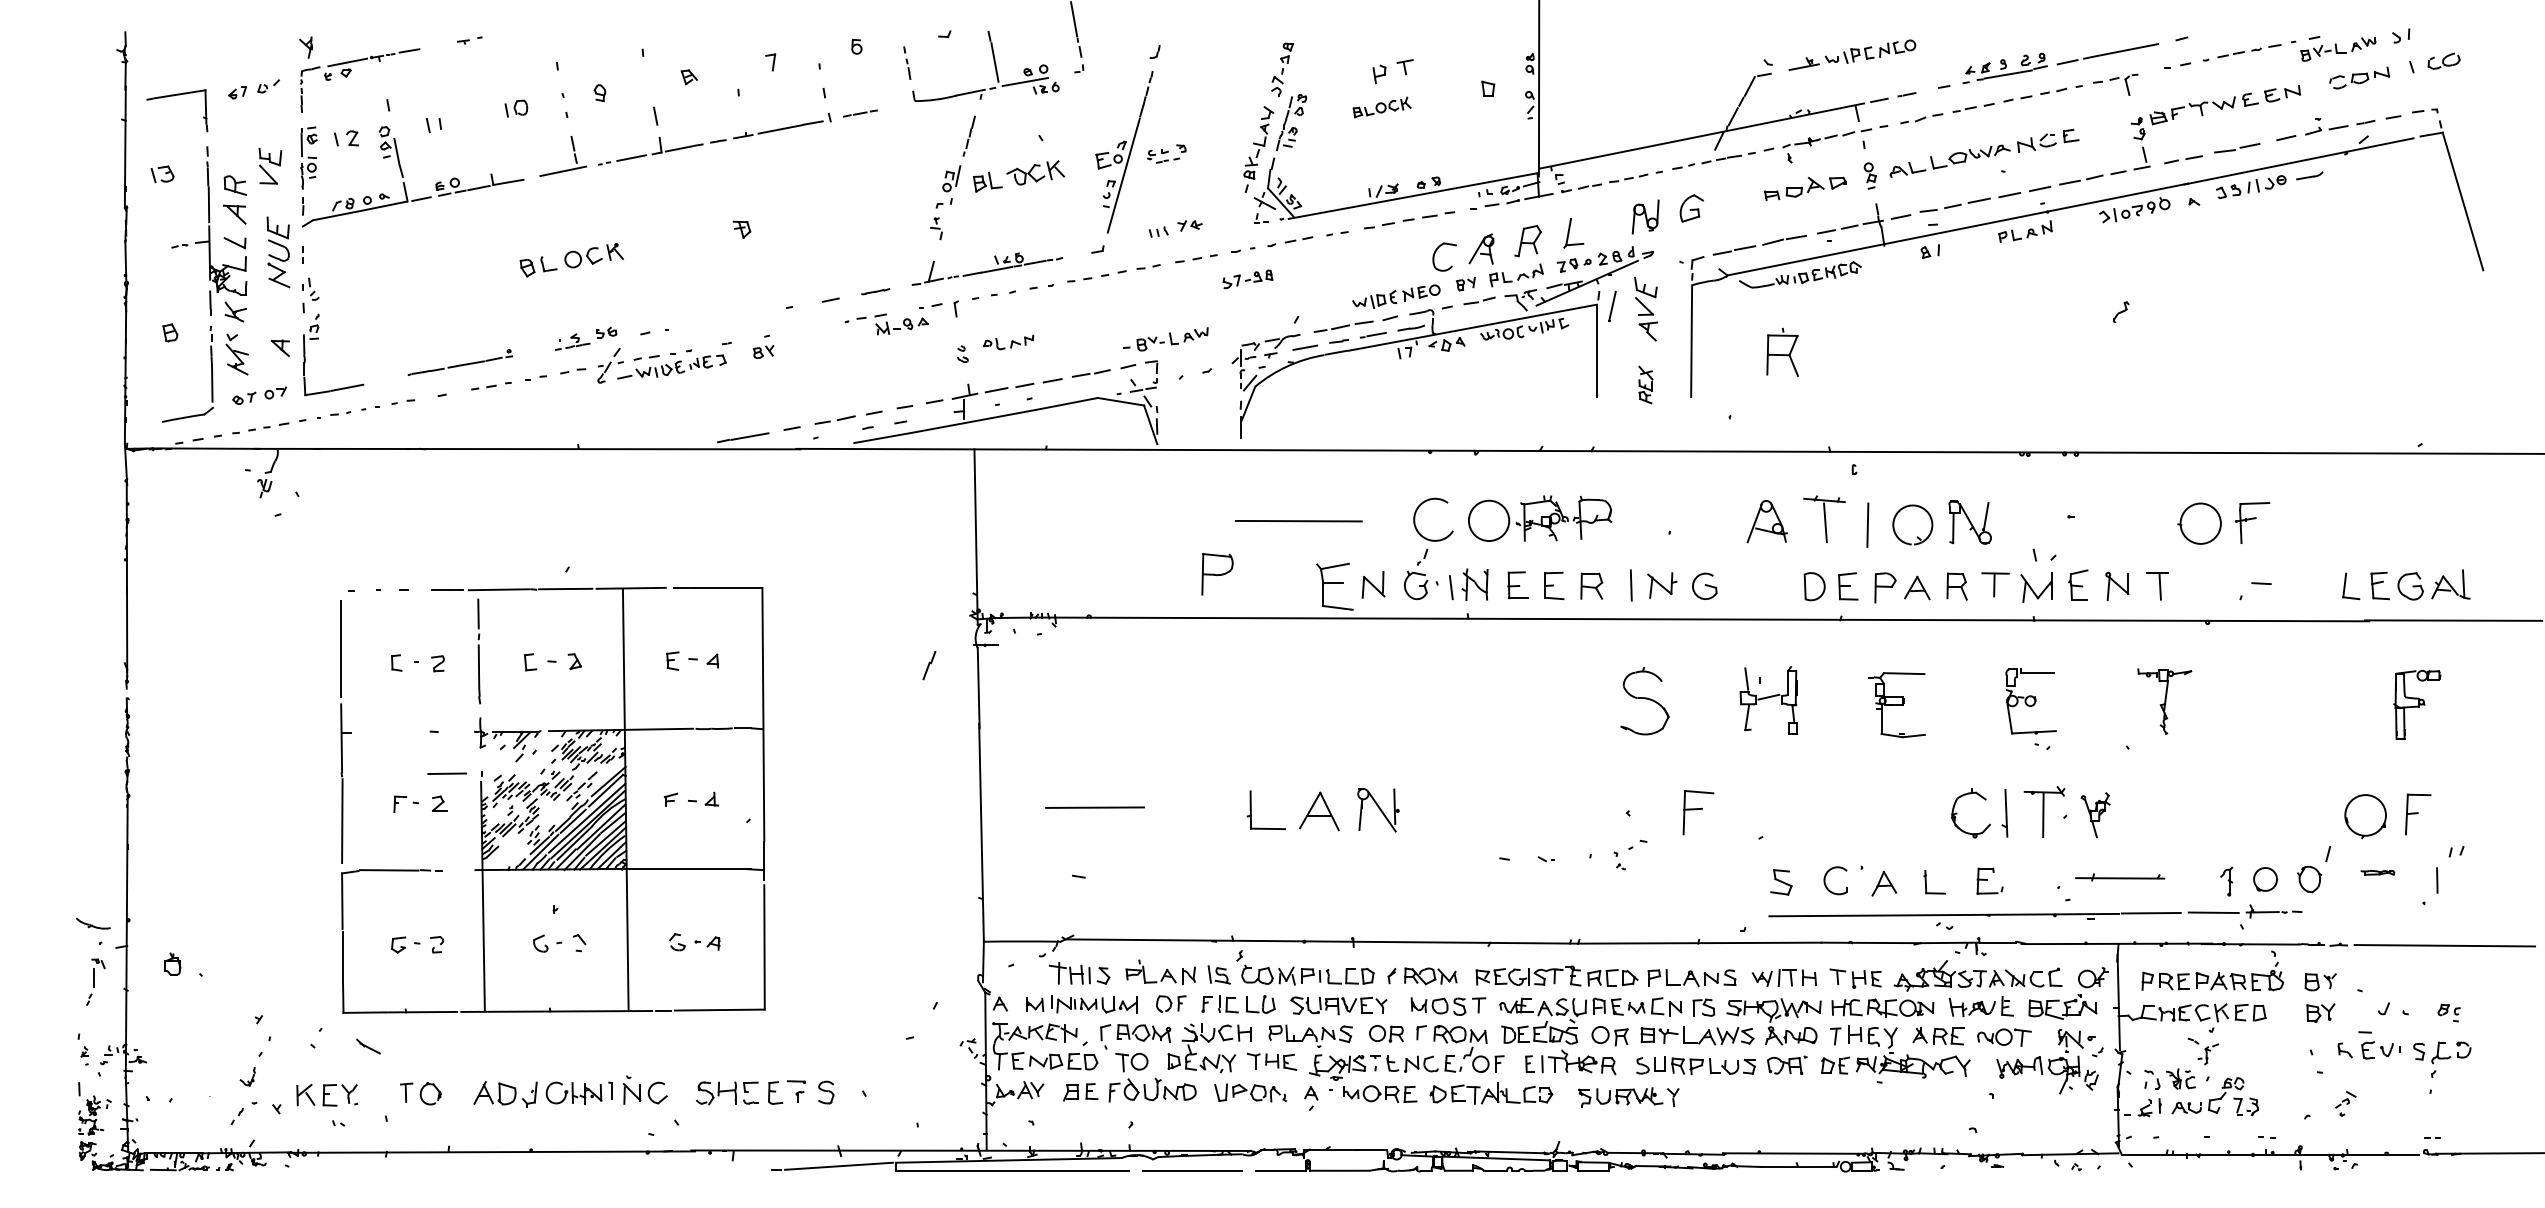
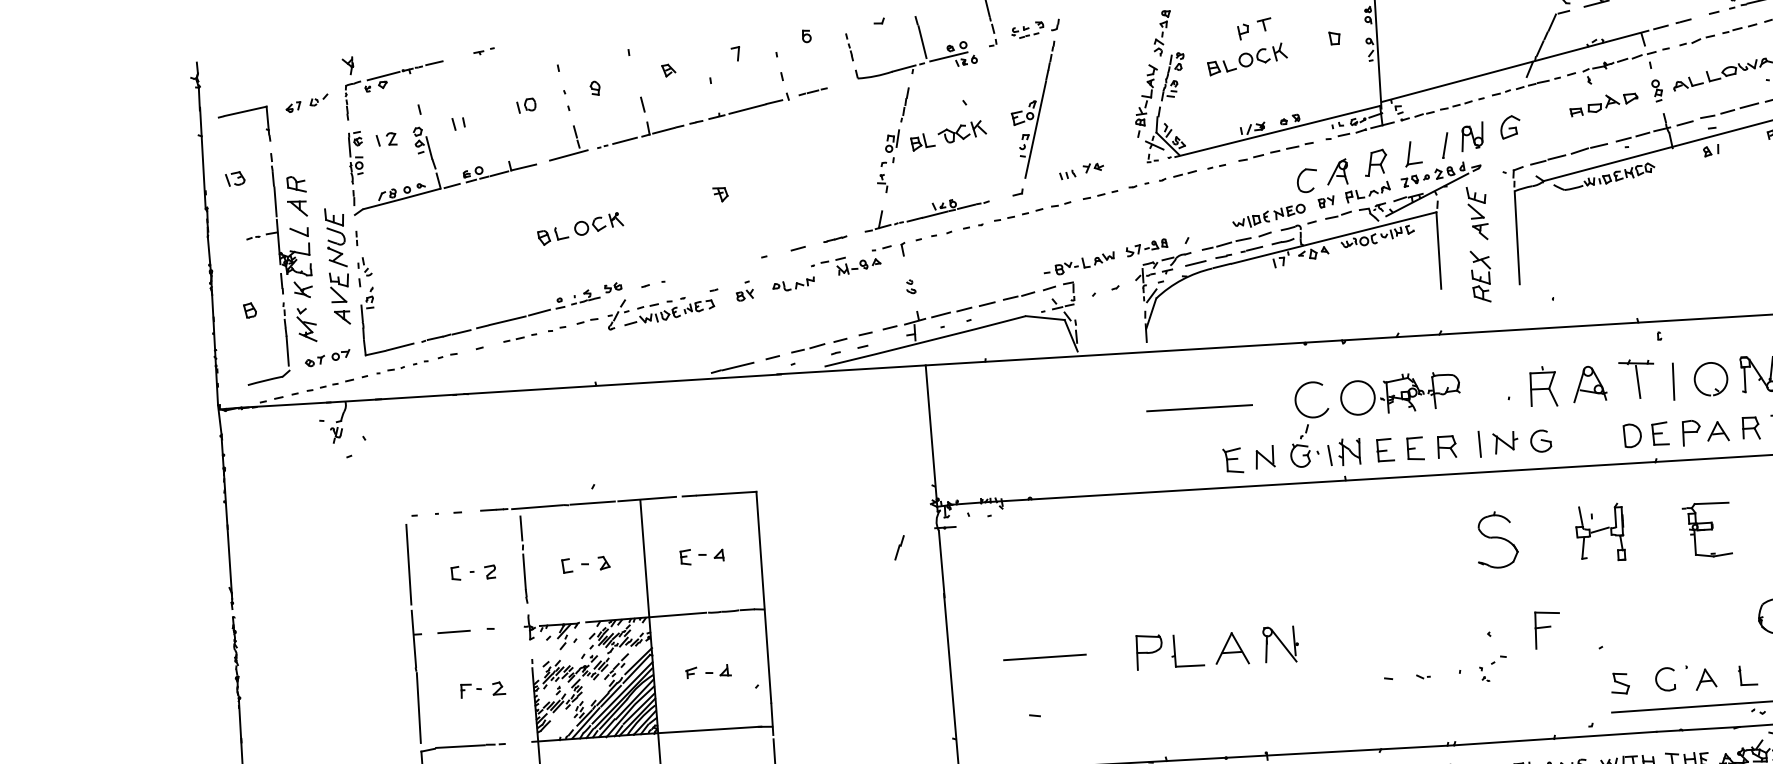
part: (1381, 107) -> (1246, 59), size x1.67
part: (1166, 153) -> (1027, 29), moved
part: (270, 165) -> (339, 287), moved
part: (1247, 279) -> (1146, 247), moved
line: (1612, 306) -> (1445, 145), moved
part: (1008, 342) -> (793, 284), moved
part: (1782, 351) -> (1543, 386), moved
part: (460, 362) -> (493, 319), size x1.67
part: (1645, 384) -> (1481, 276), size x1.67
part: (1217, 574) -> (1149, 652), moved
part: (1335, 586) -> (1233, 460), size x0.62
line: (446, 773) -> (453, 631), moved

